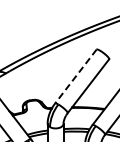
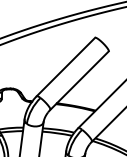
line: (75, 76) -> (65, 66), dashed -> solid

